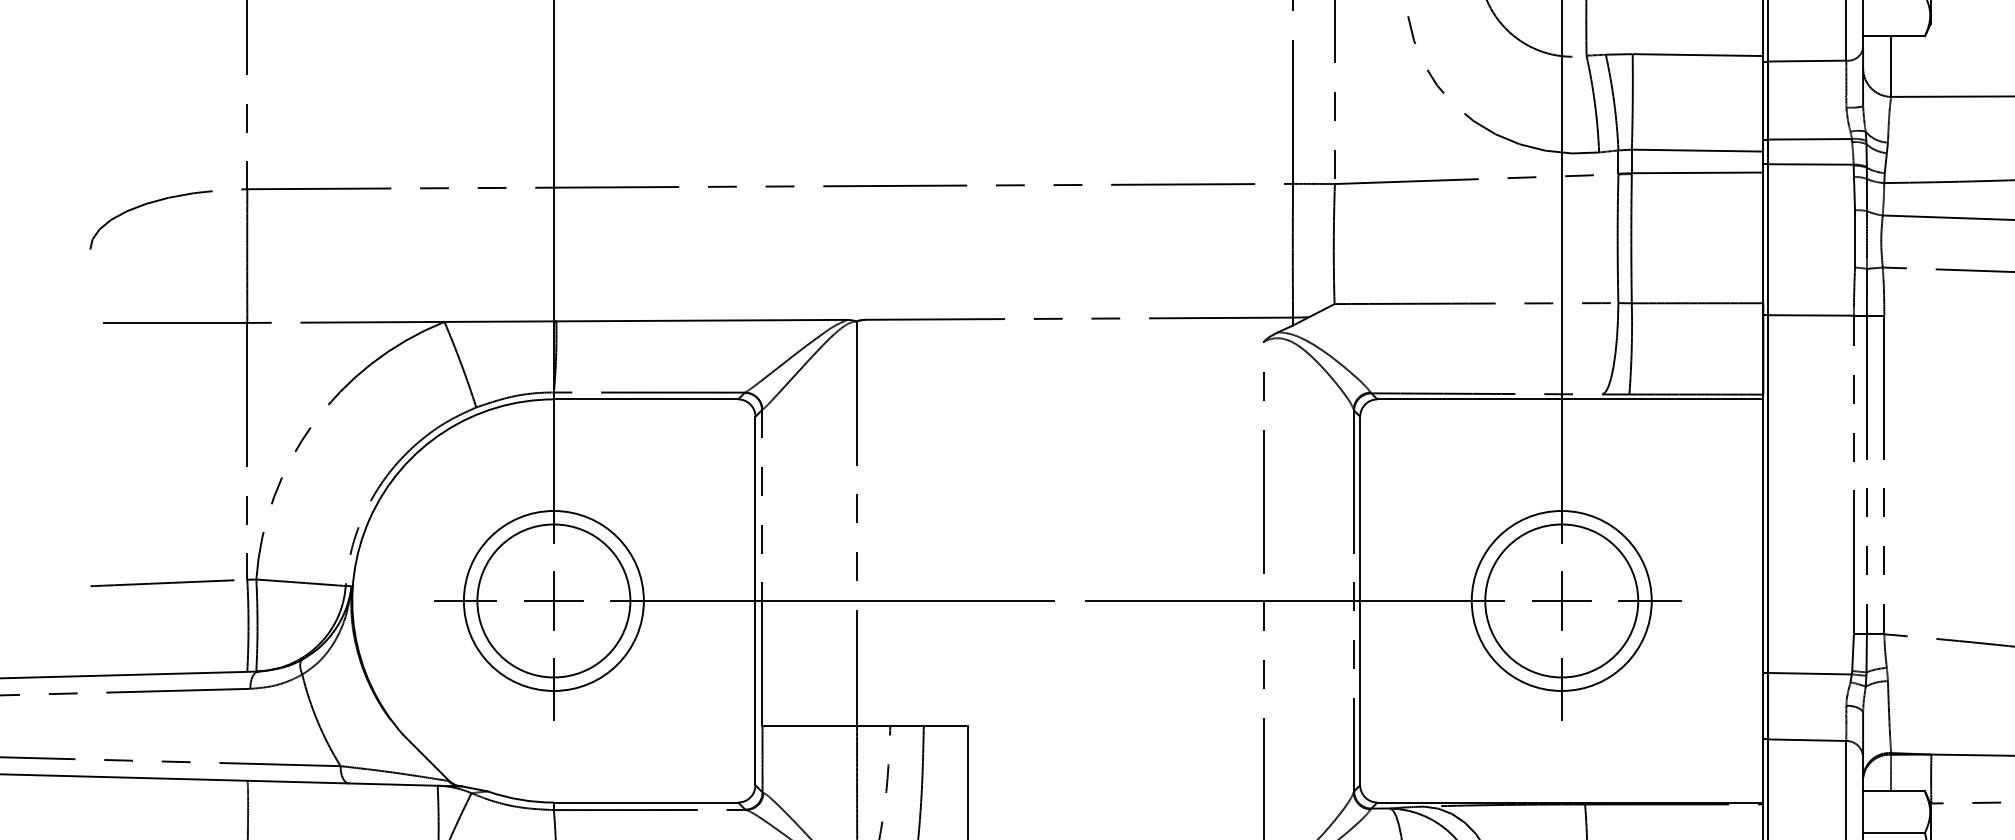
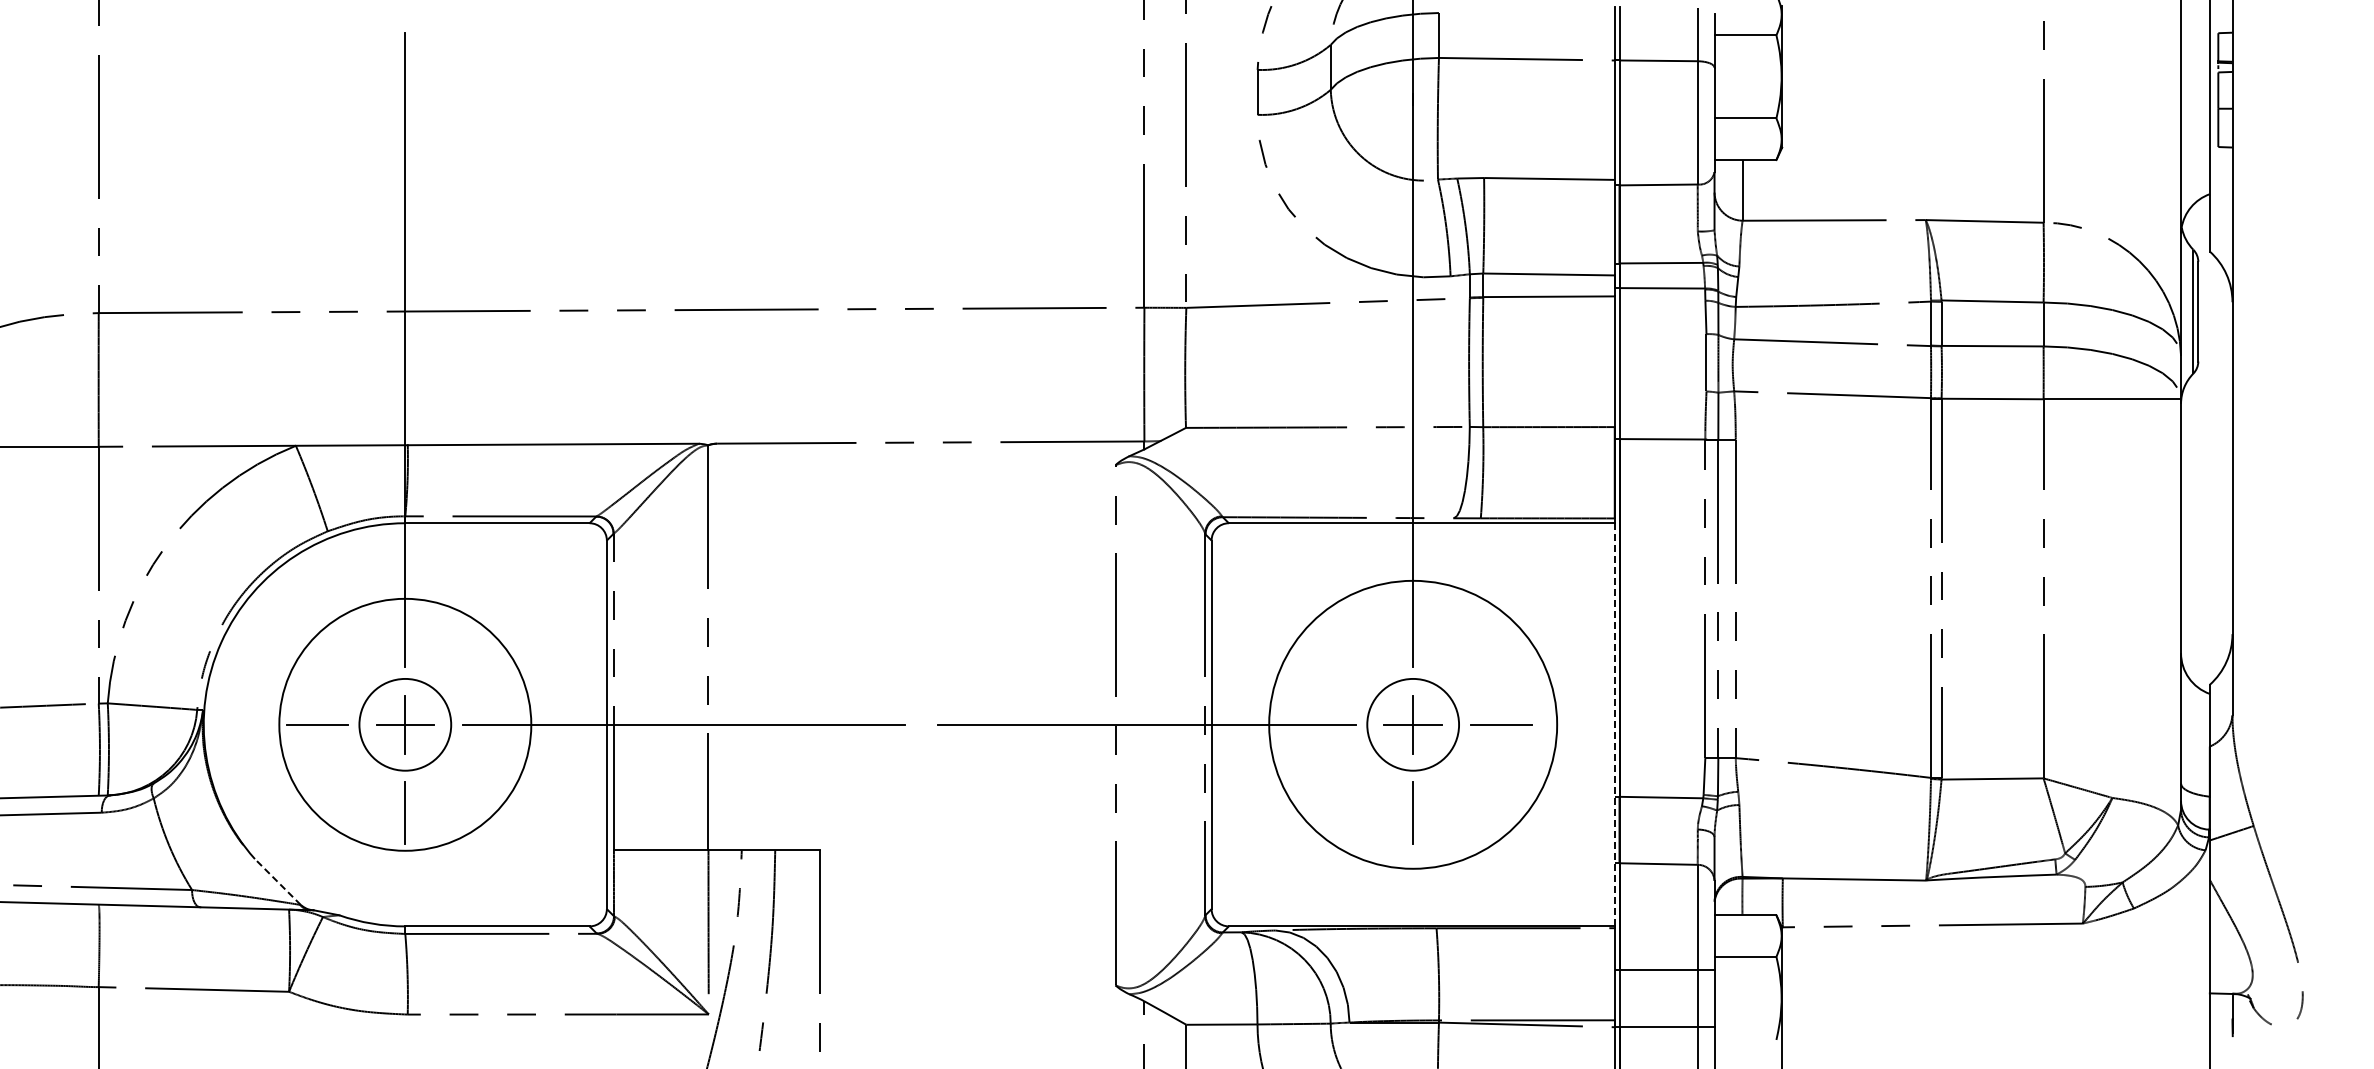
circle: (553, 600) -> (404, 724), size x0.6
circle: (554, 600) -> (405, 724), size x1.4
circle: (1561, 600) -> (1412, 724), size x0.6
circle: (1562, 600) -> (1413, 724), size x1.6
line: (1763, 600) -> (1614, 724), solid -> dashed
line: (426, 757) -> (277, 881), solid -> dashed

